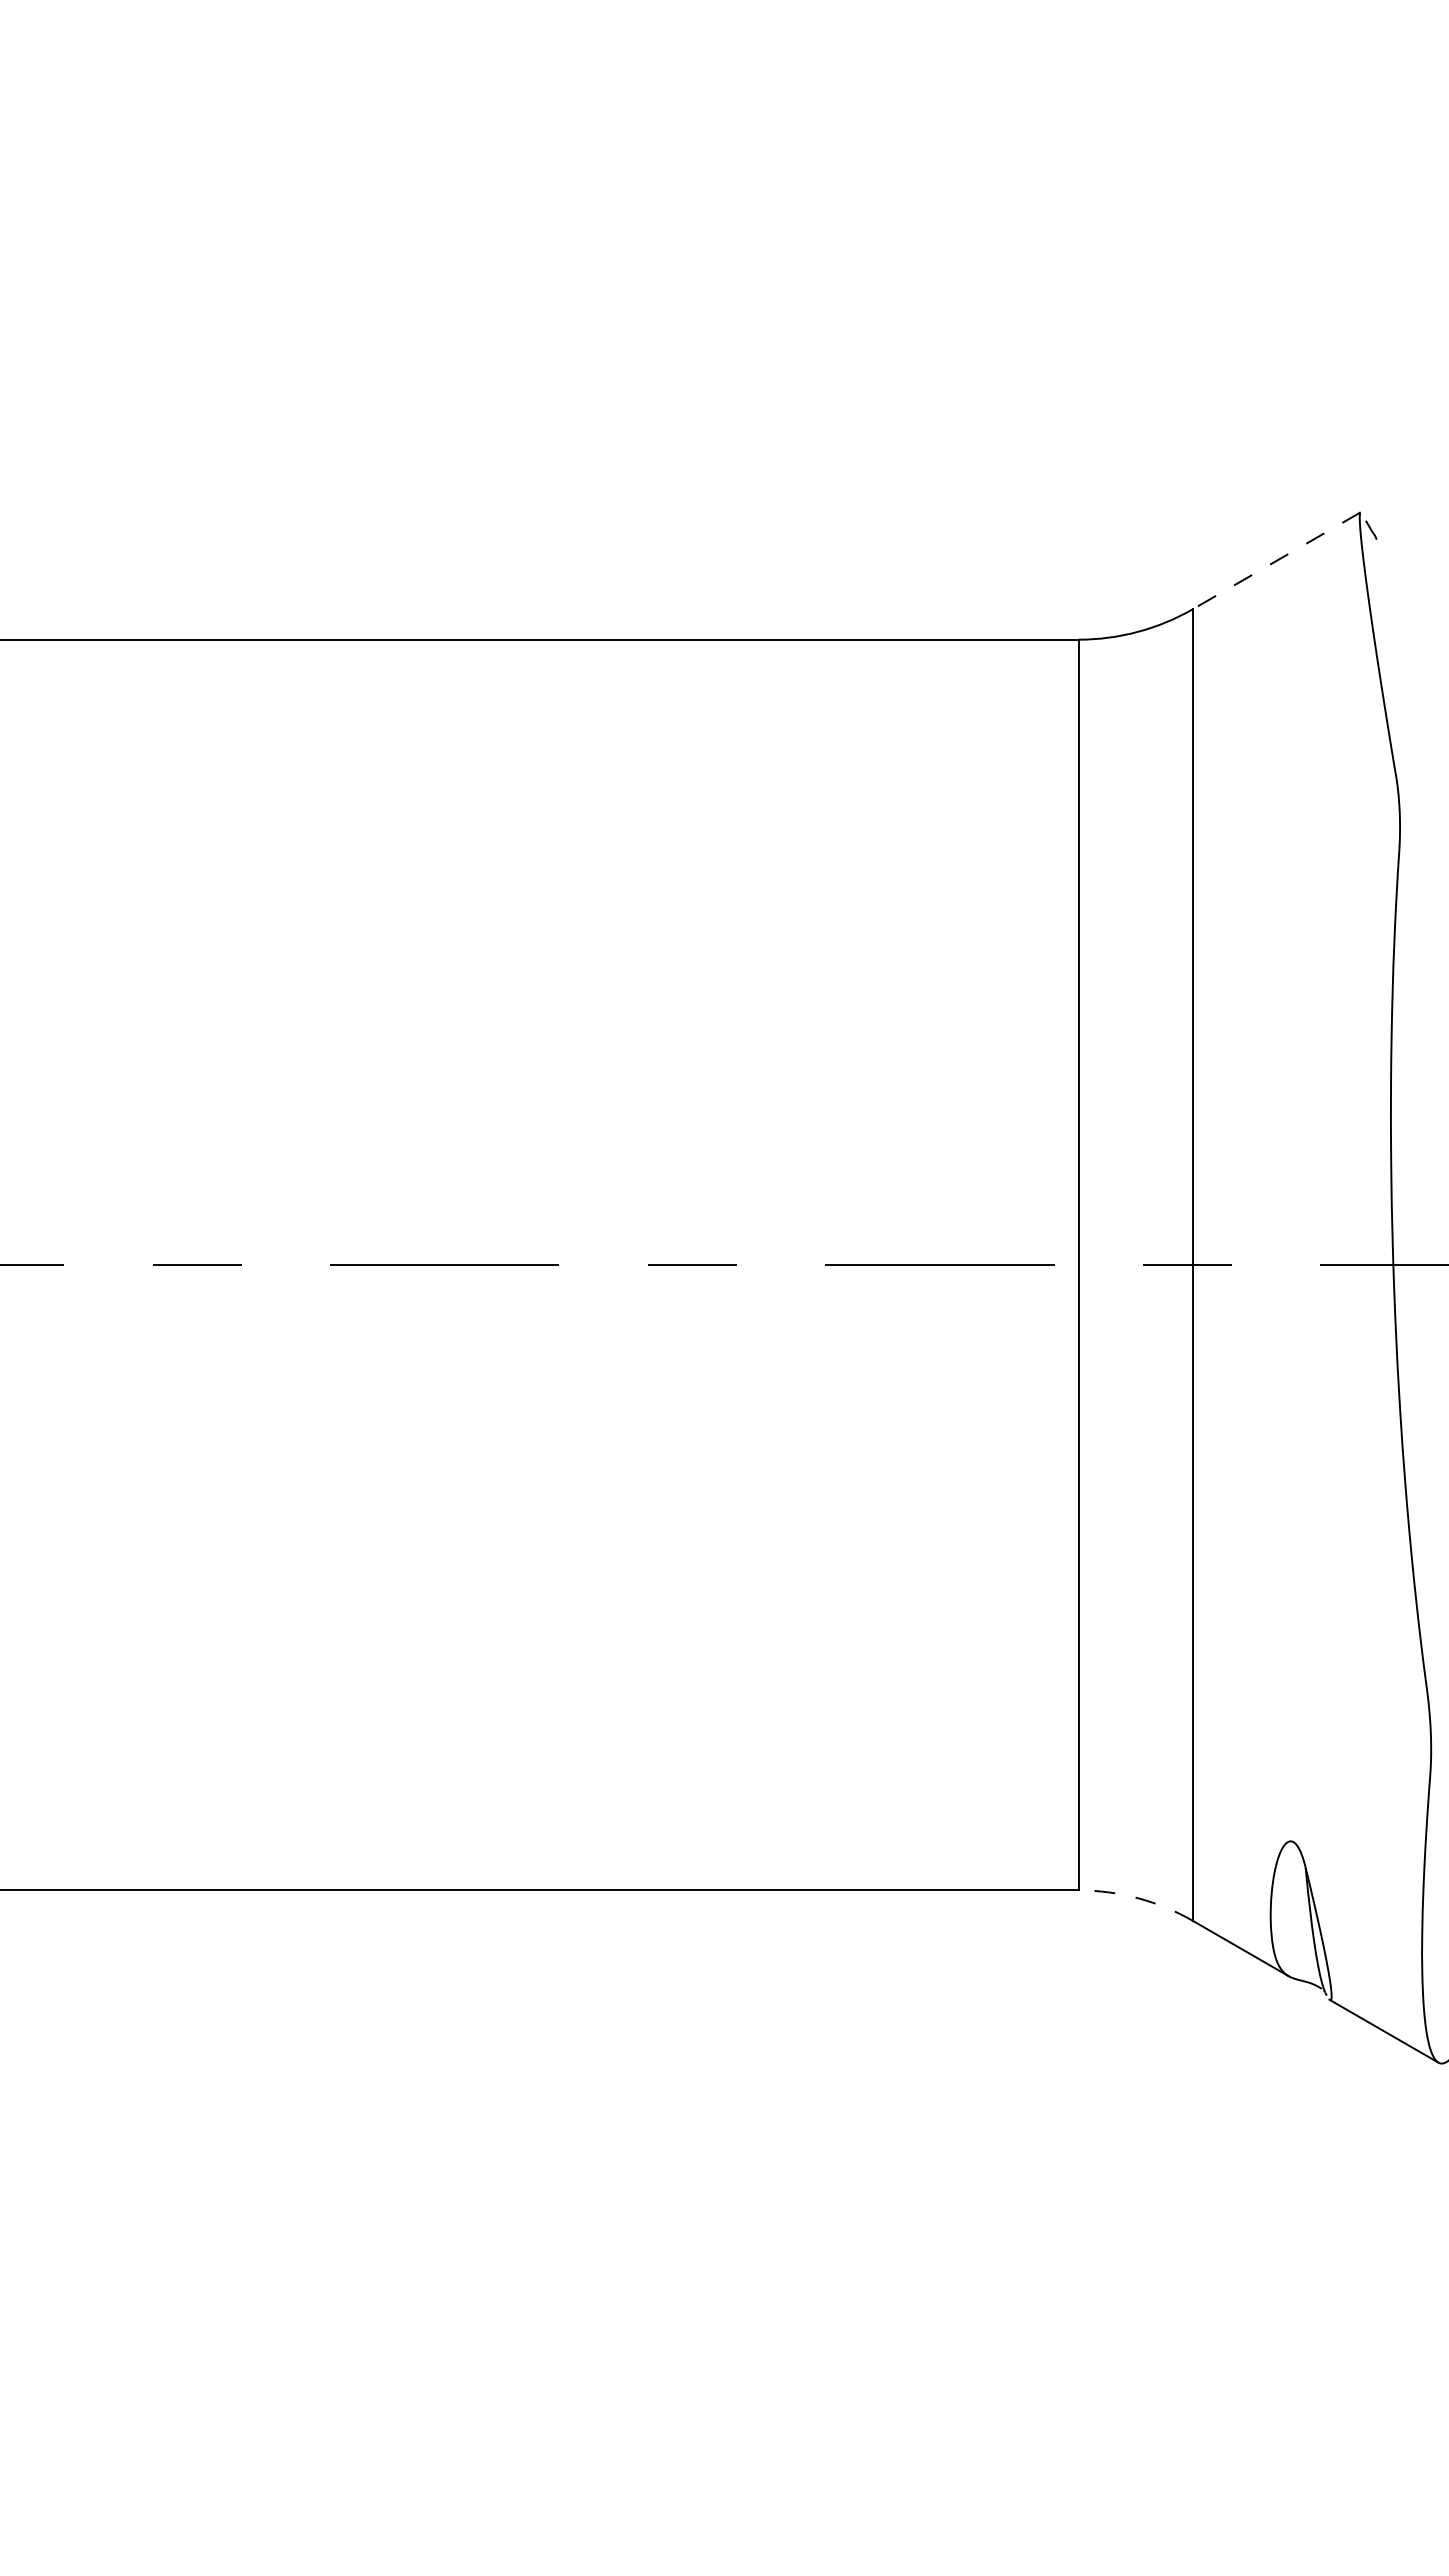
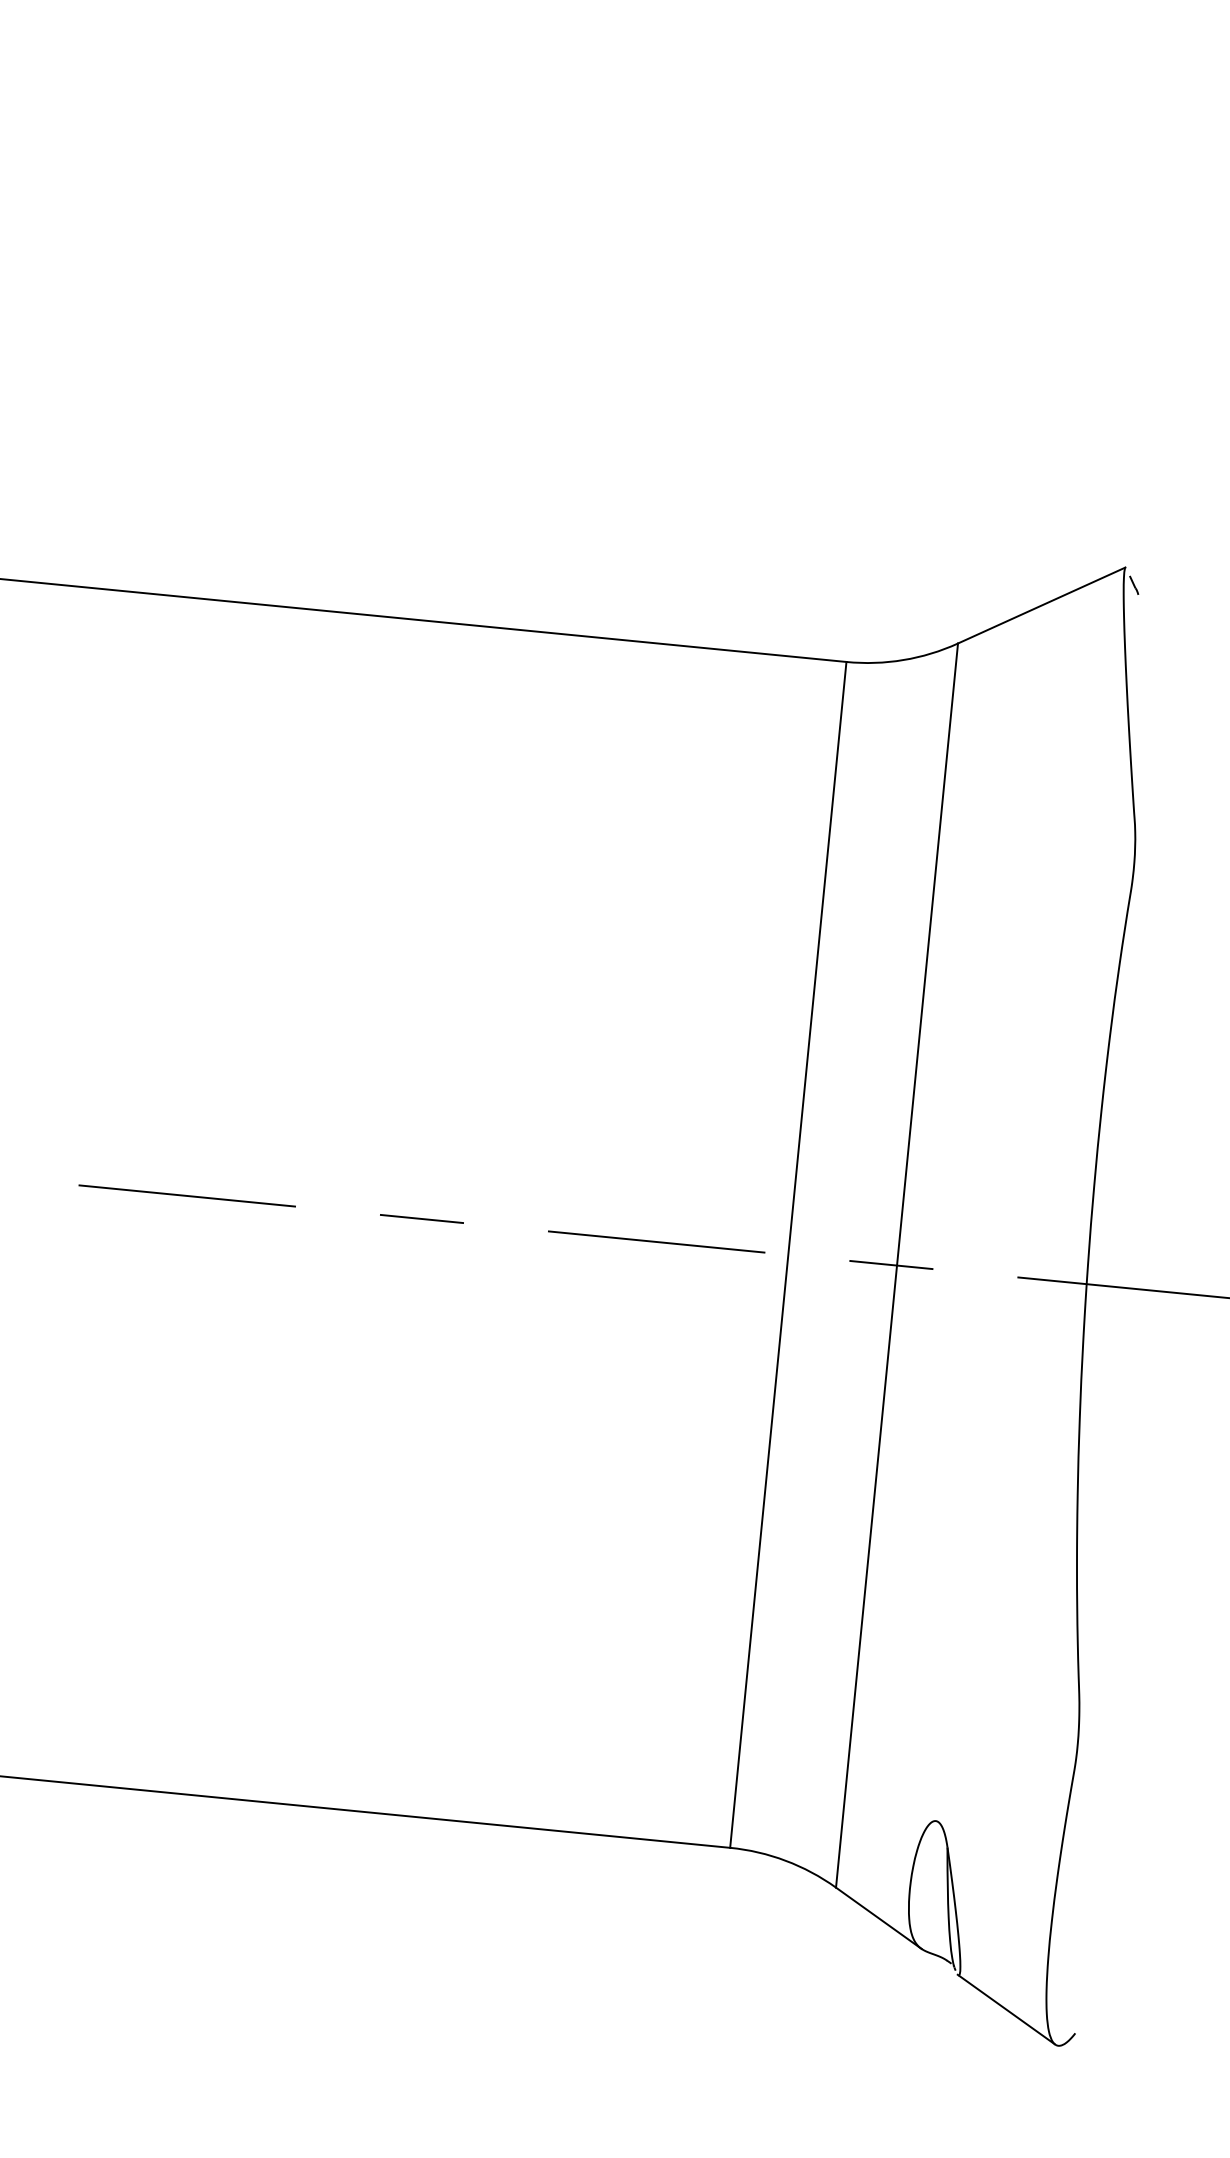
line: (1276, 560) -> (1041, 605), dashed -> solid
arc: (1138, 1898) -> (786, 1861), dashed -> solid

